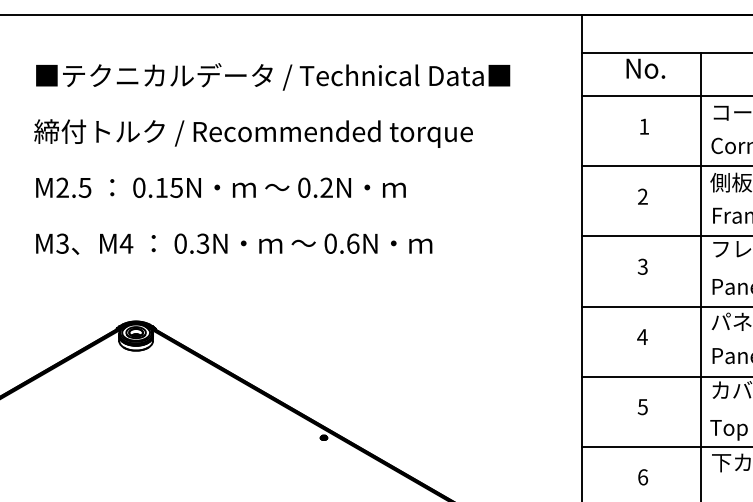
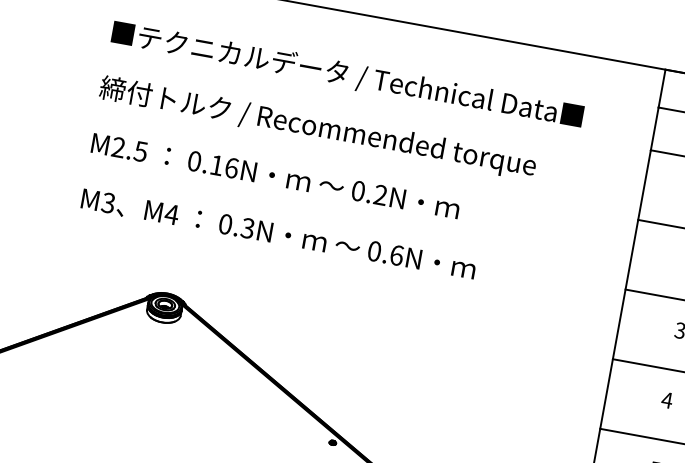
text: (176, 187) -> (231, 167), 0.15N -> 0.16N

